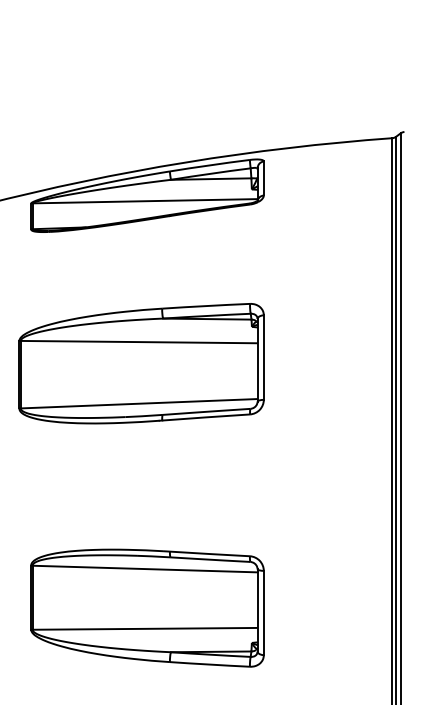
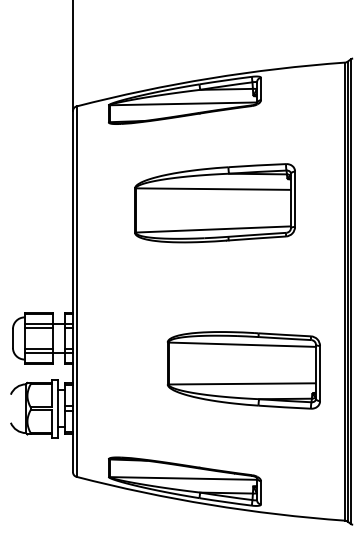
part: (140, 364) -> (214, 203), moved
part: (146, 608) -> (243, 370), moved

